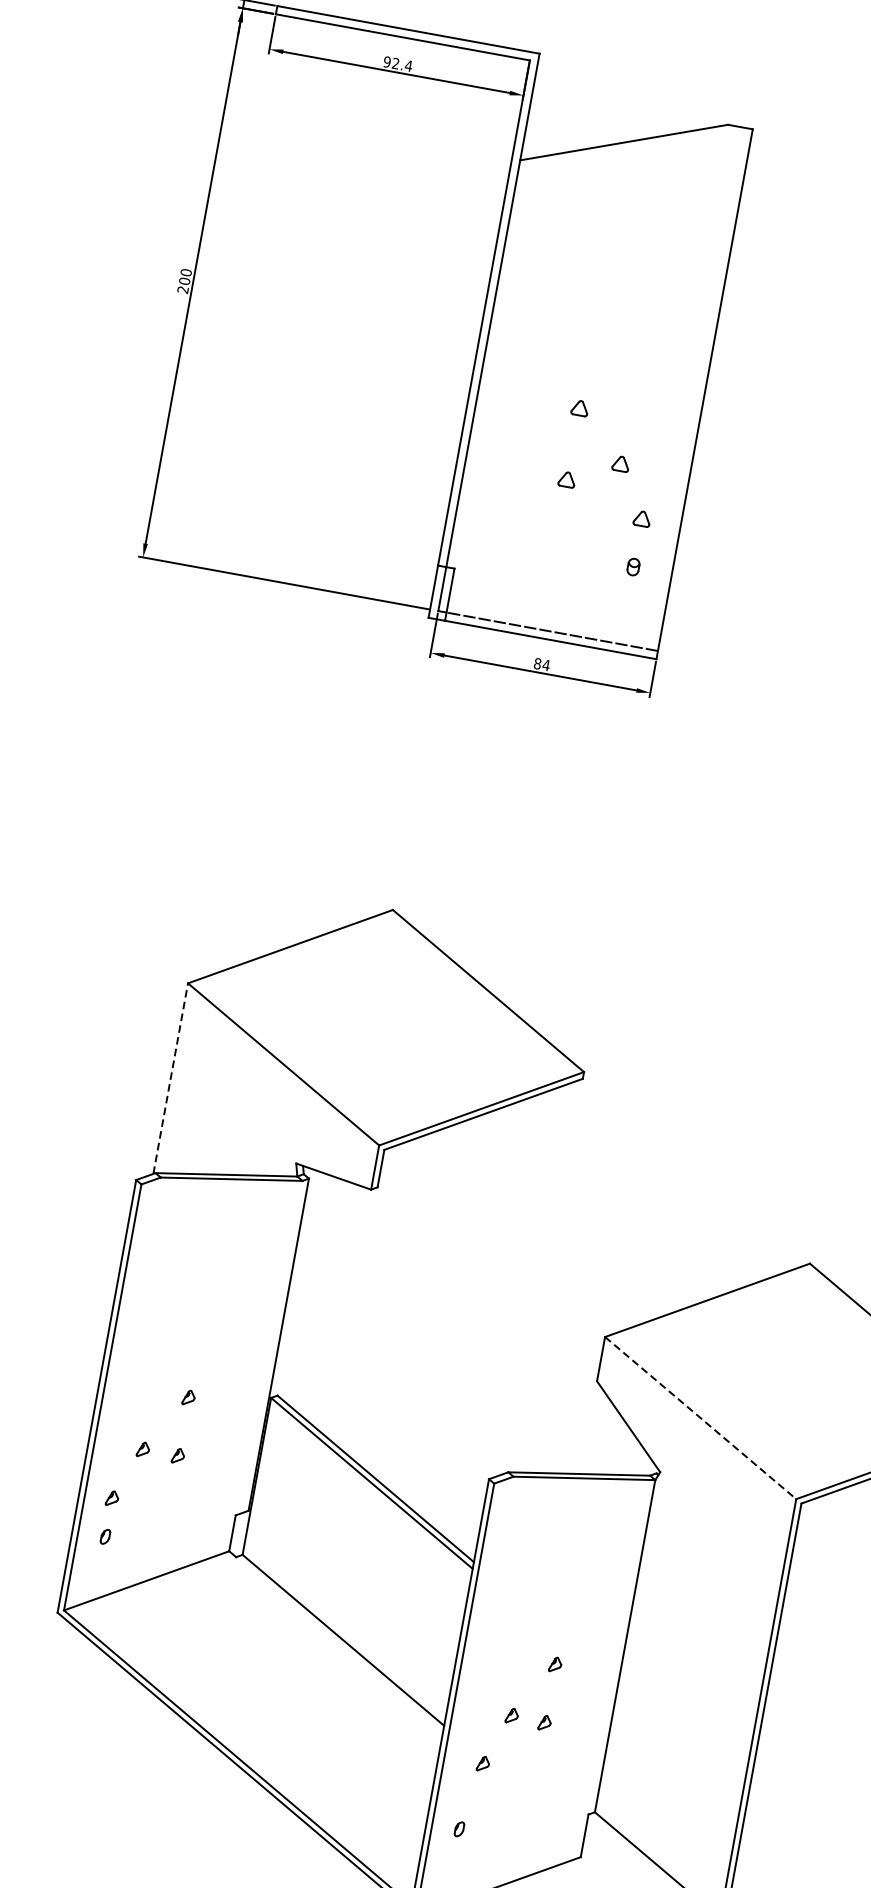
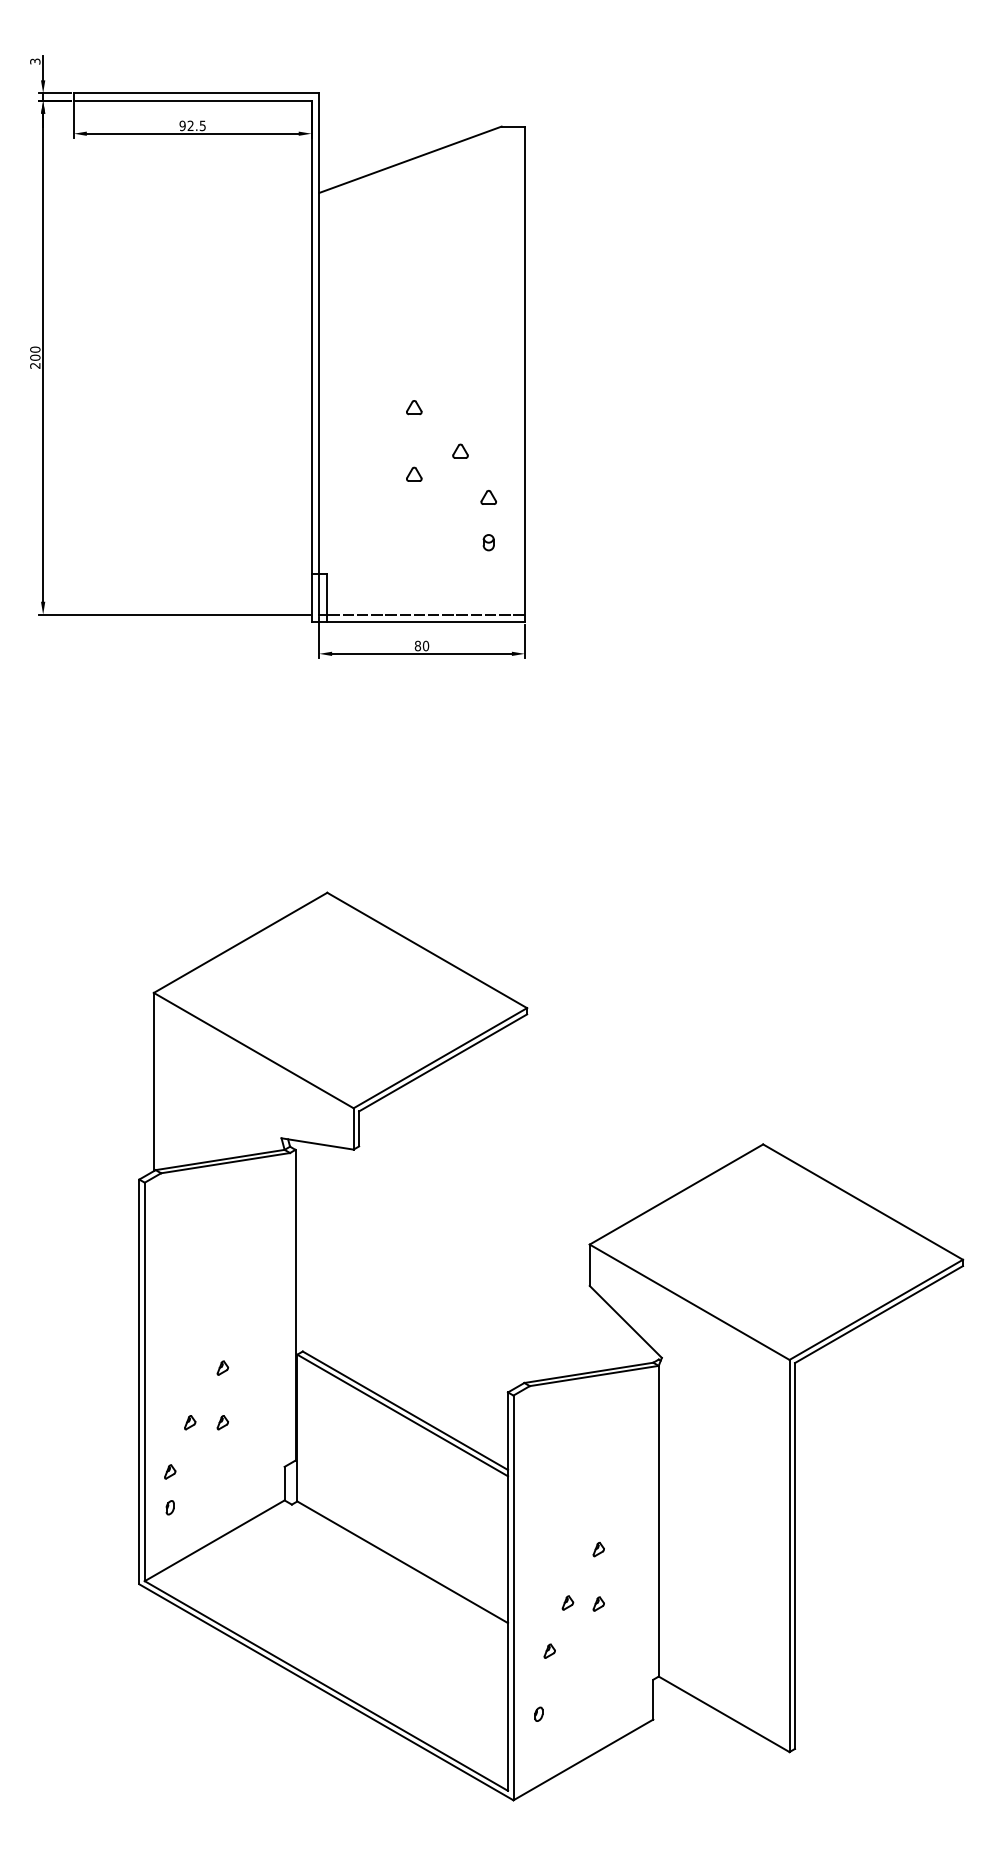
text: (408, 65) -> (202, 125), 92.4 -> 92.5
text: (545, 664) -> (425, 645), 84 -> 80
line: (170, 1077) -> (153, 1081), dashed -> solid
line: (701, 1418) -> (690, 1302), dashed -> solid

